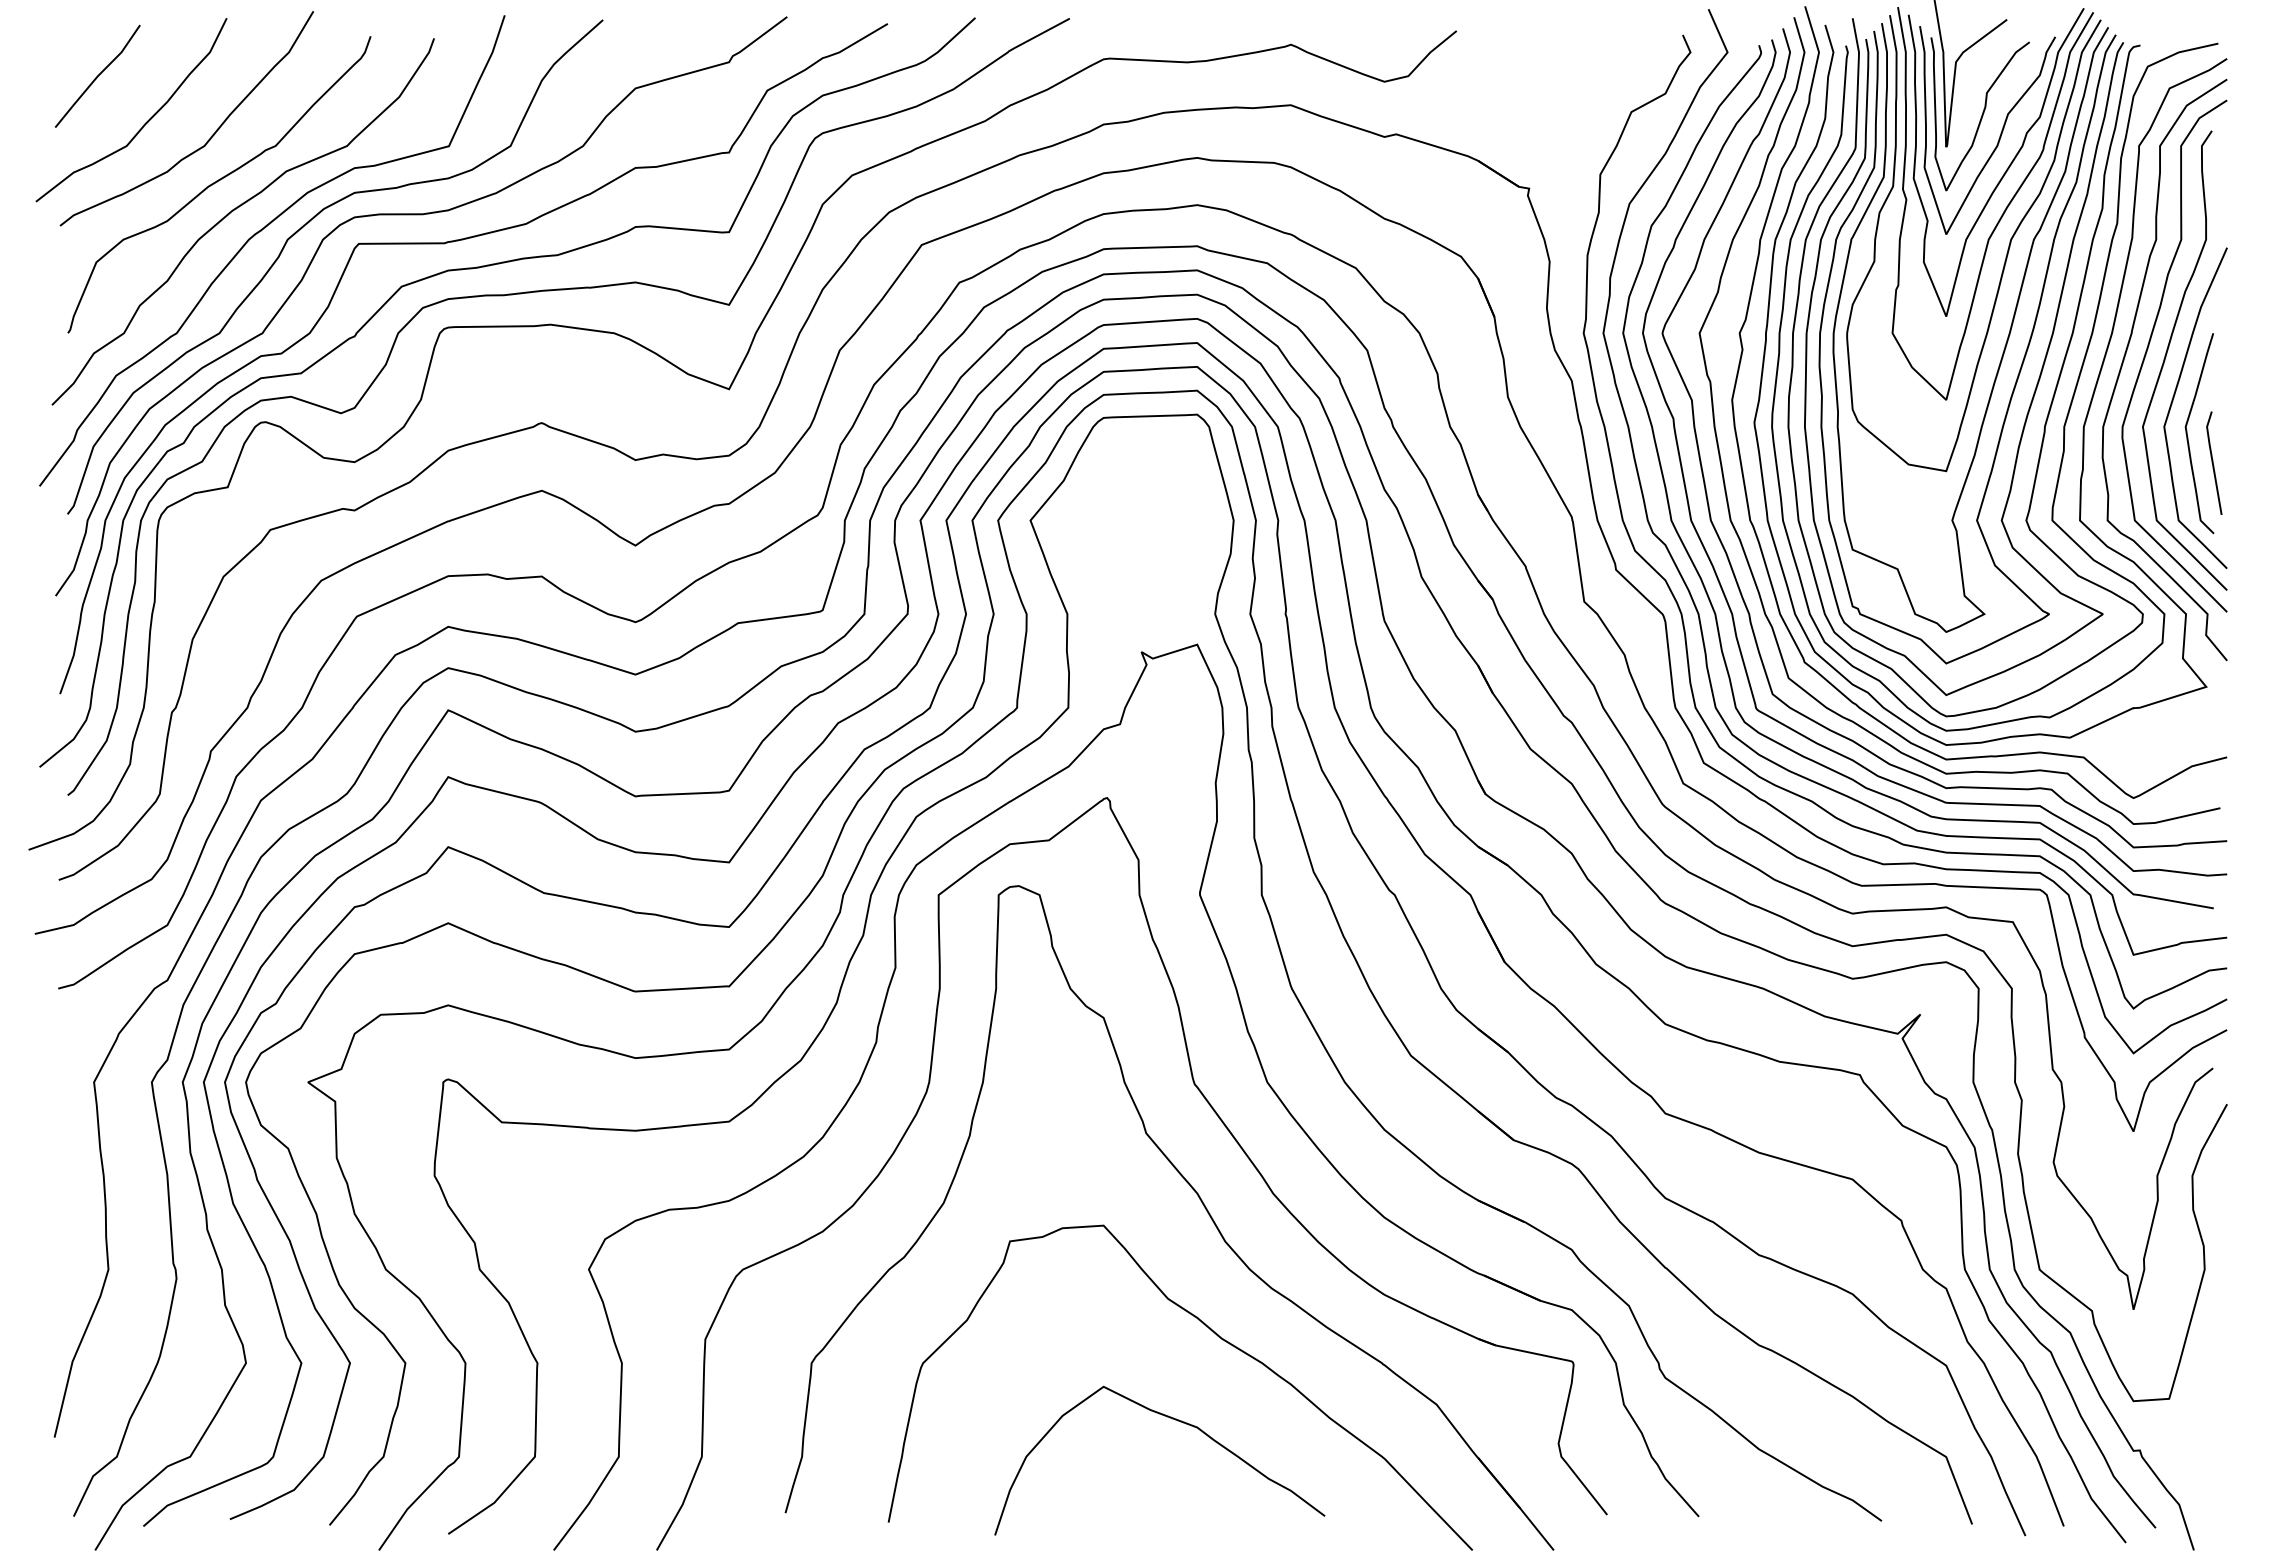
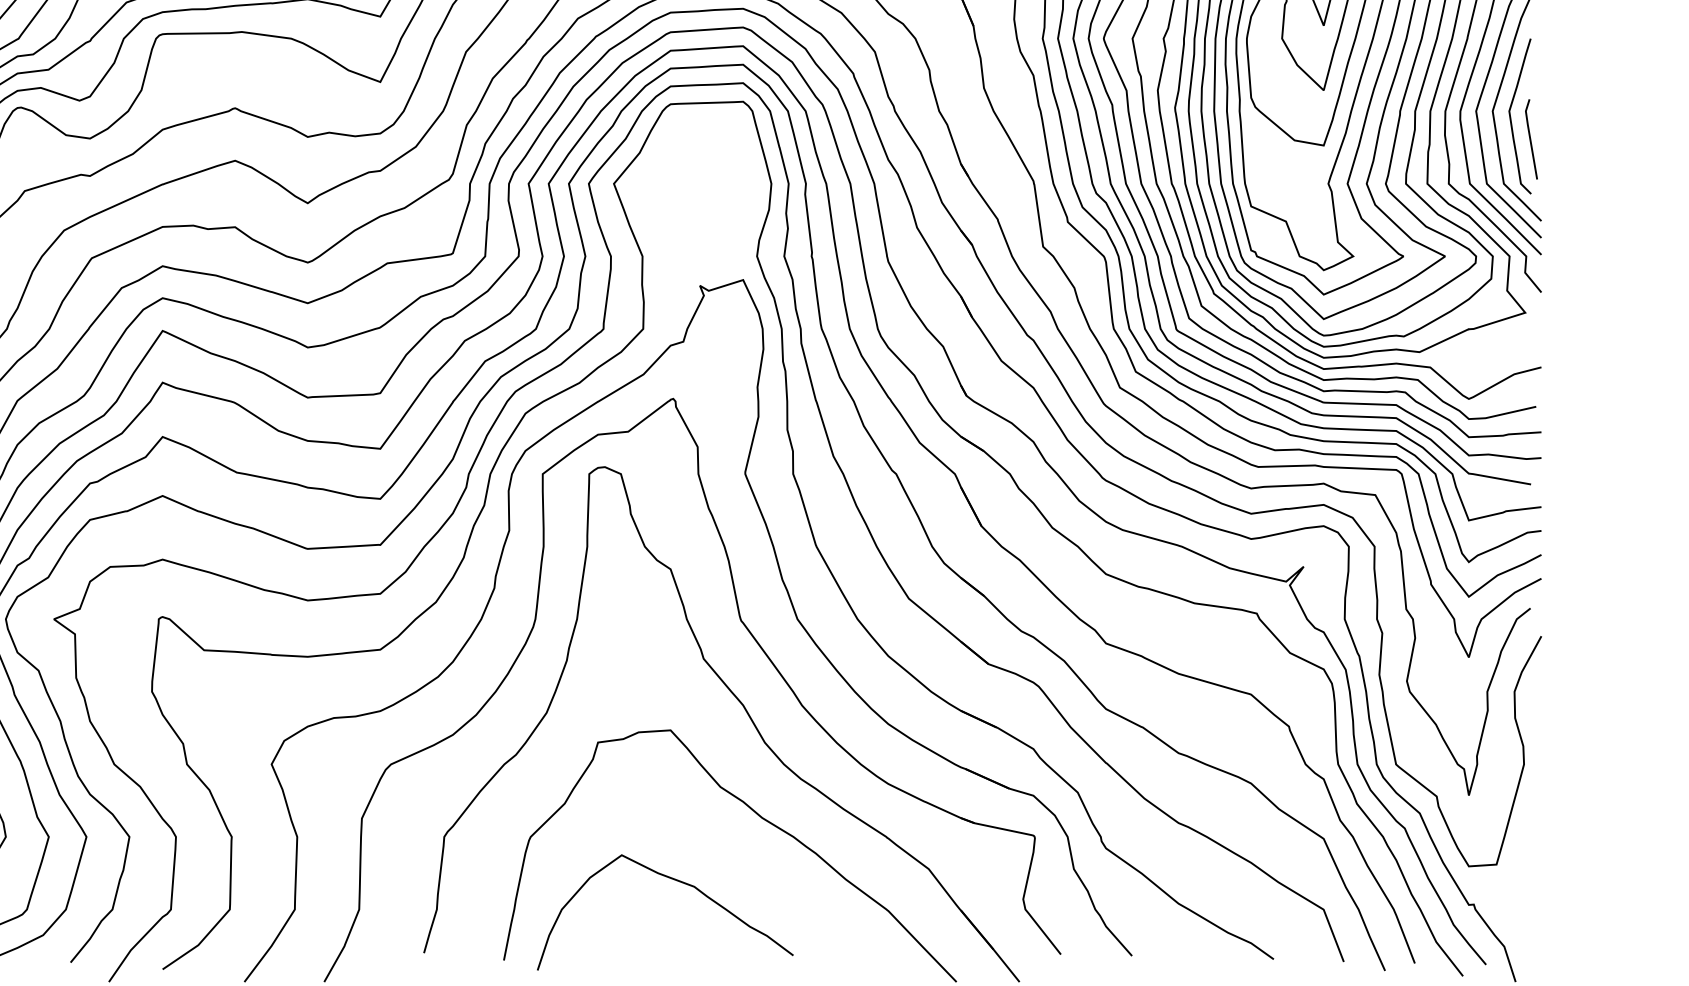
curve: (1177, 1421) -> (679, 882), moved

